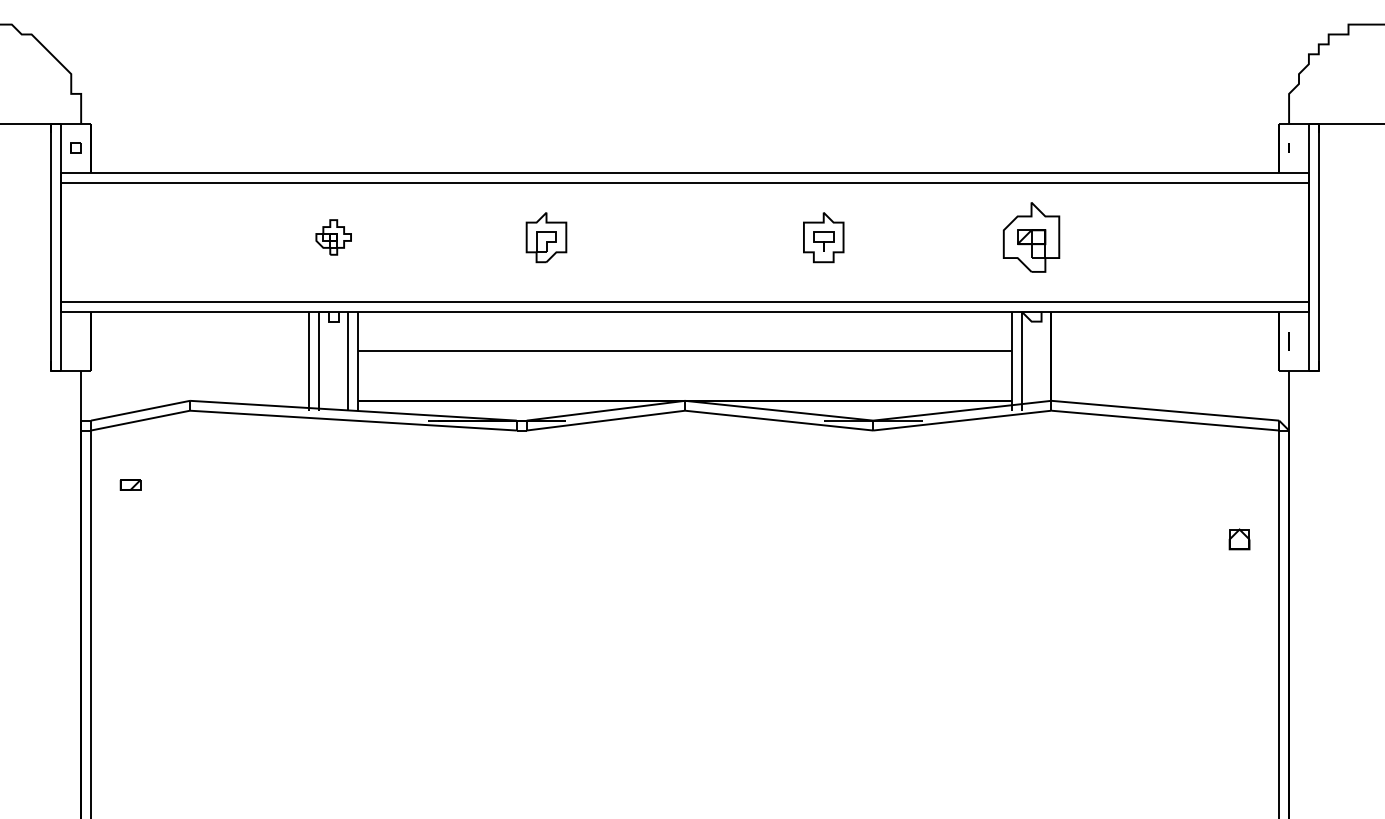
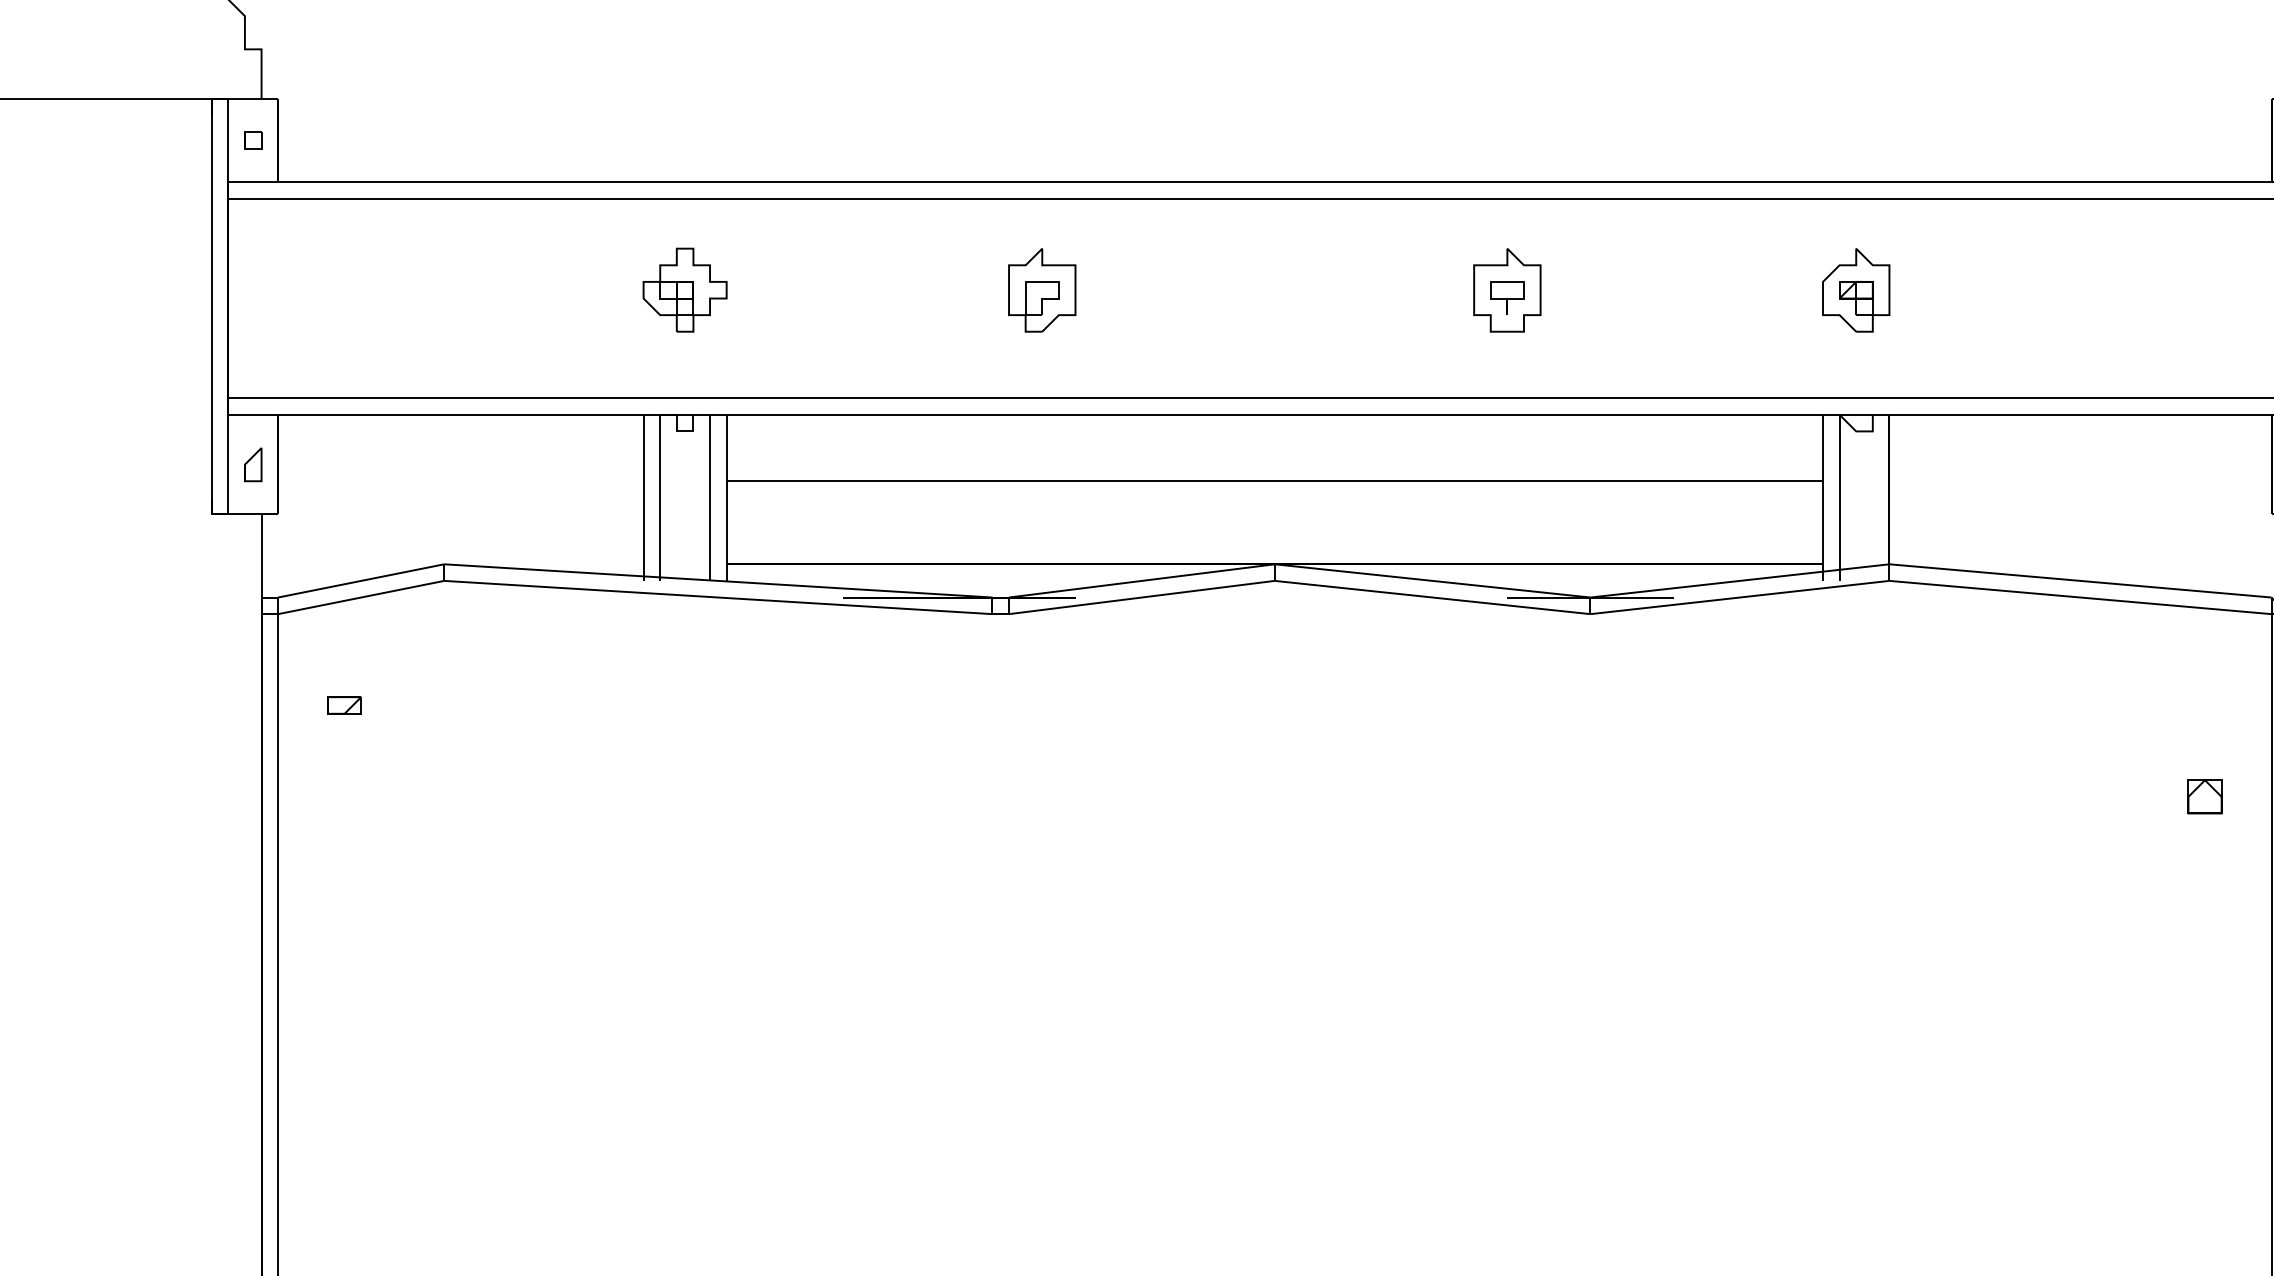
part: (333, 237) -> (684, 290), size x1.43
part: (1031, 237) -> (1855, 290), size x0.71
part: (75, 341) -> (252, 464), added

